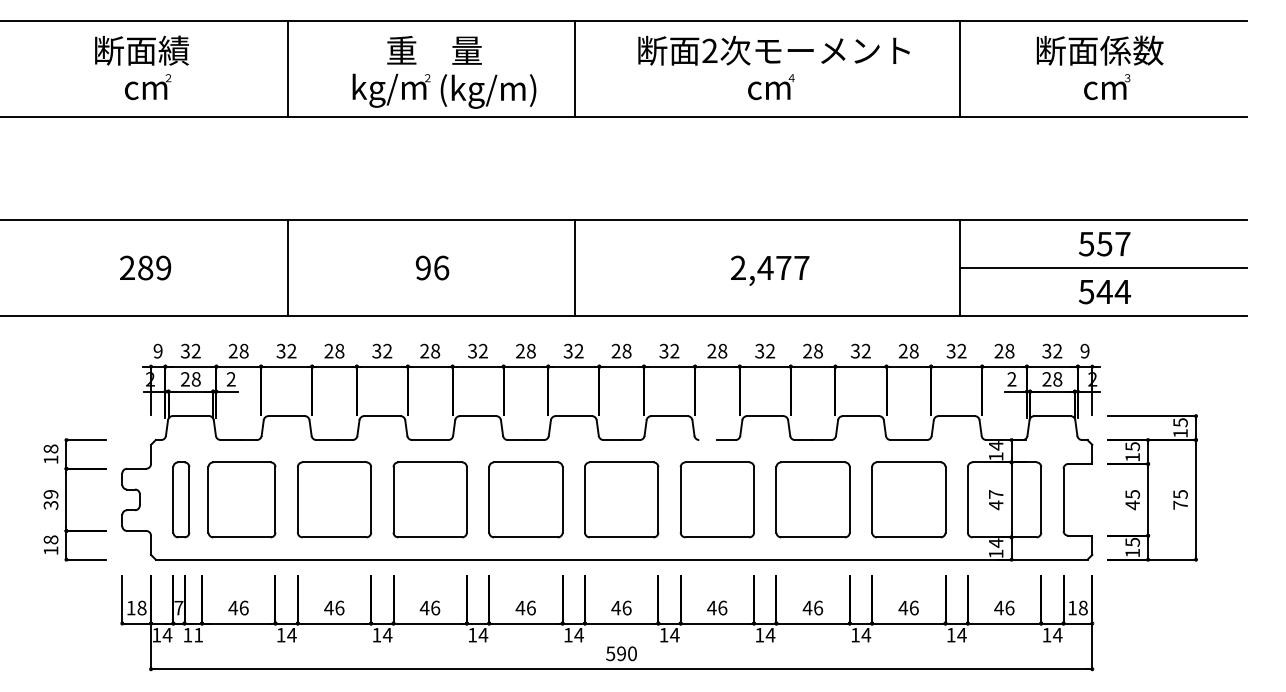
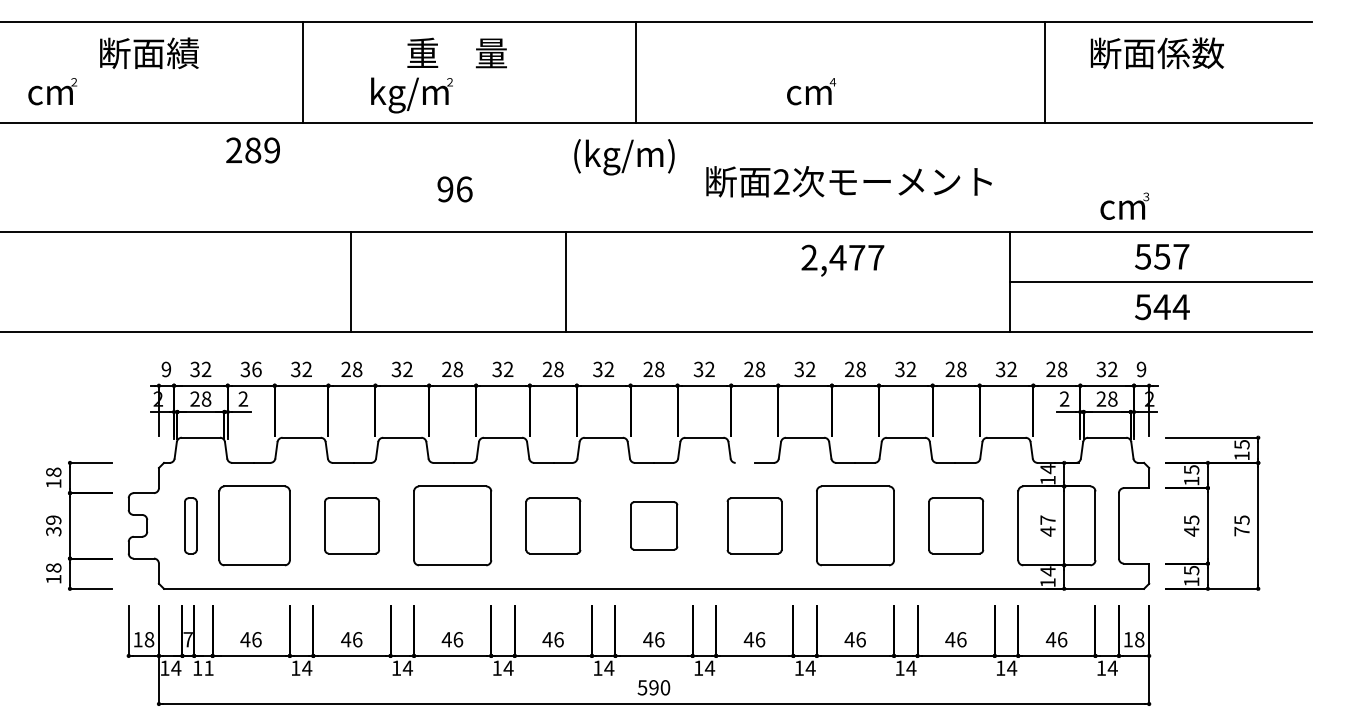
text: (773, 50) -> (848, 181), moved
line: (575, 68) -> (635, 72), moved
line: (960, 68) -> (1045, 72), moved
text: (148, 87) -> (53, 92), moved
text: (1107, 87) -> (1125, 206), moved
text: (488, 91) -> (624, 157), moved
text: (145, 267) -> (253, 149), moved
line: (288, 267) -> (350, 281), moved
text: (432, 267) -> (455, 188), moved
line: (575, 267) -> (566, 281), moved
text: (770, 270) -> (843, 260), moved
text: (238, 350) -> (250, 368), 28 -> 36
part: (181, 499) -> (191, 525), size x0.7
part: (334, 499) -> (351, 525), size x0.7
part: (525, 499) -> (552, 525), size x0.7
part: (621, 499) -> (653, 525), size x0.6
part: (716, 499) -> (753, 525), size x0.7
part: (908, 499) -> (955, 525), size x0.7

